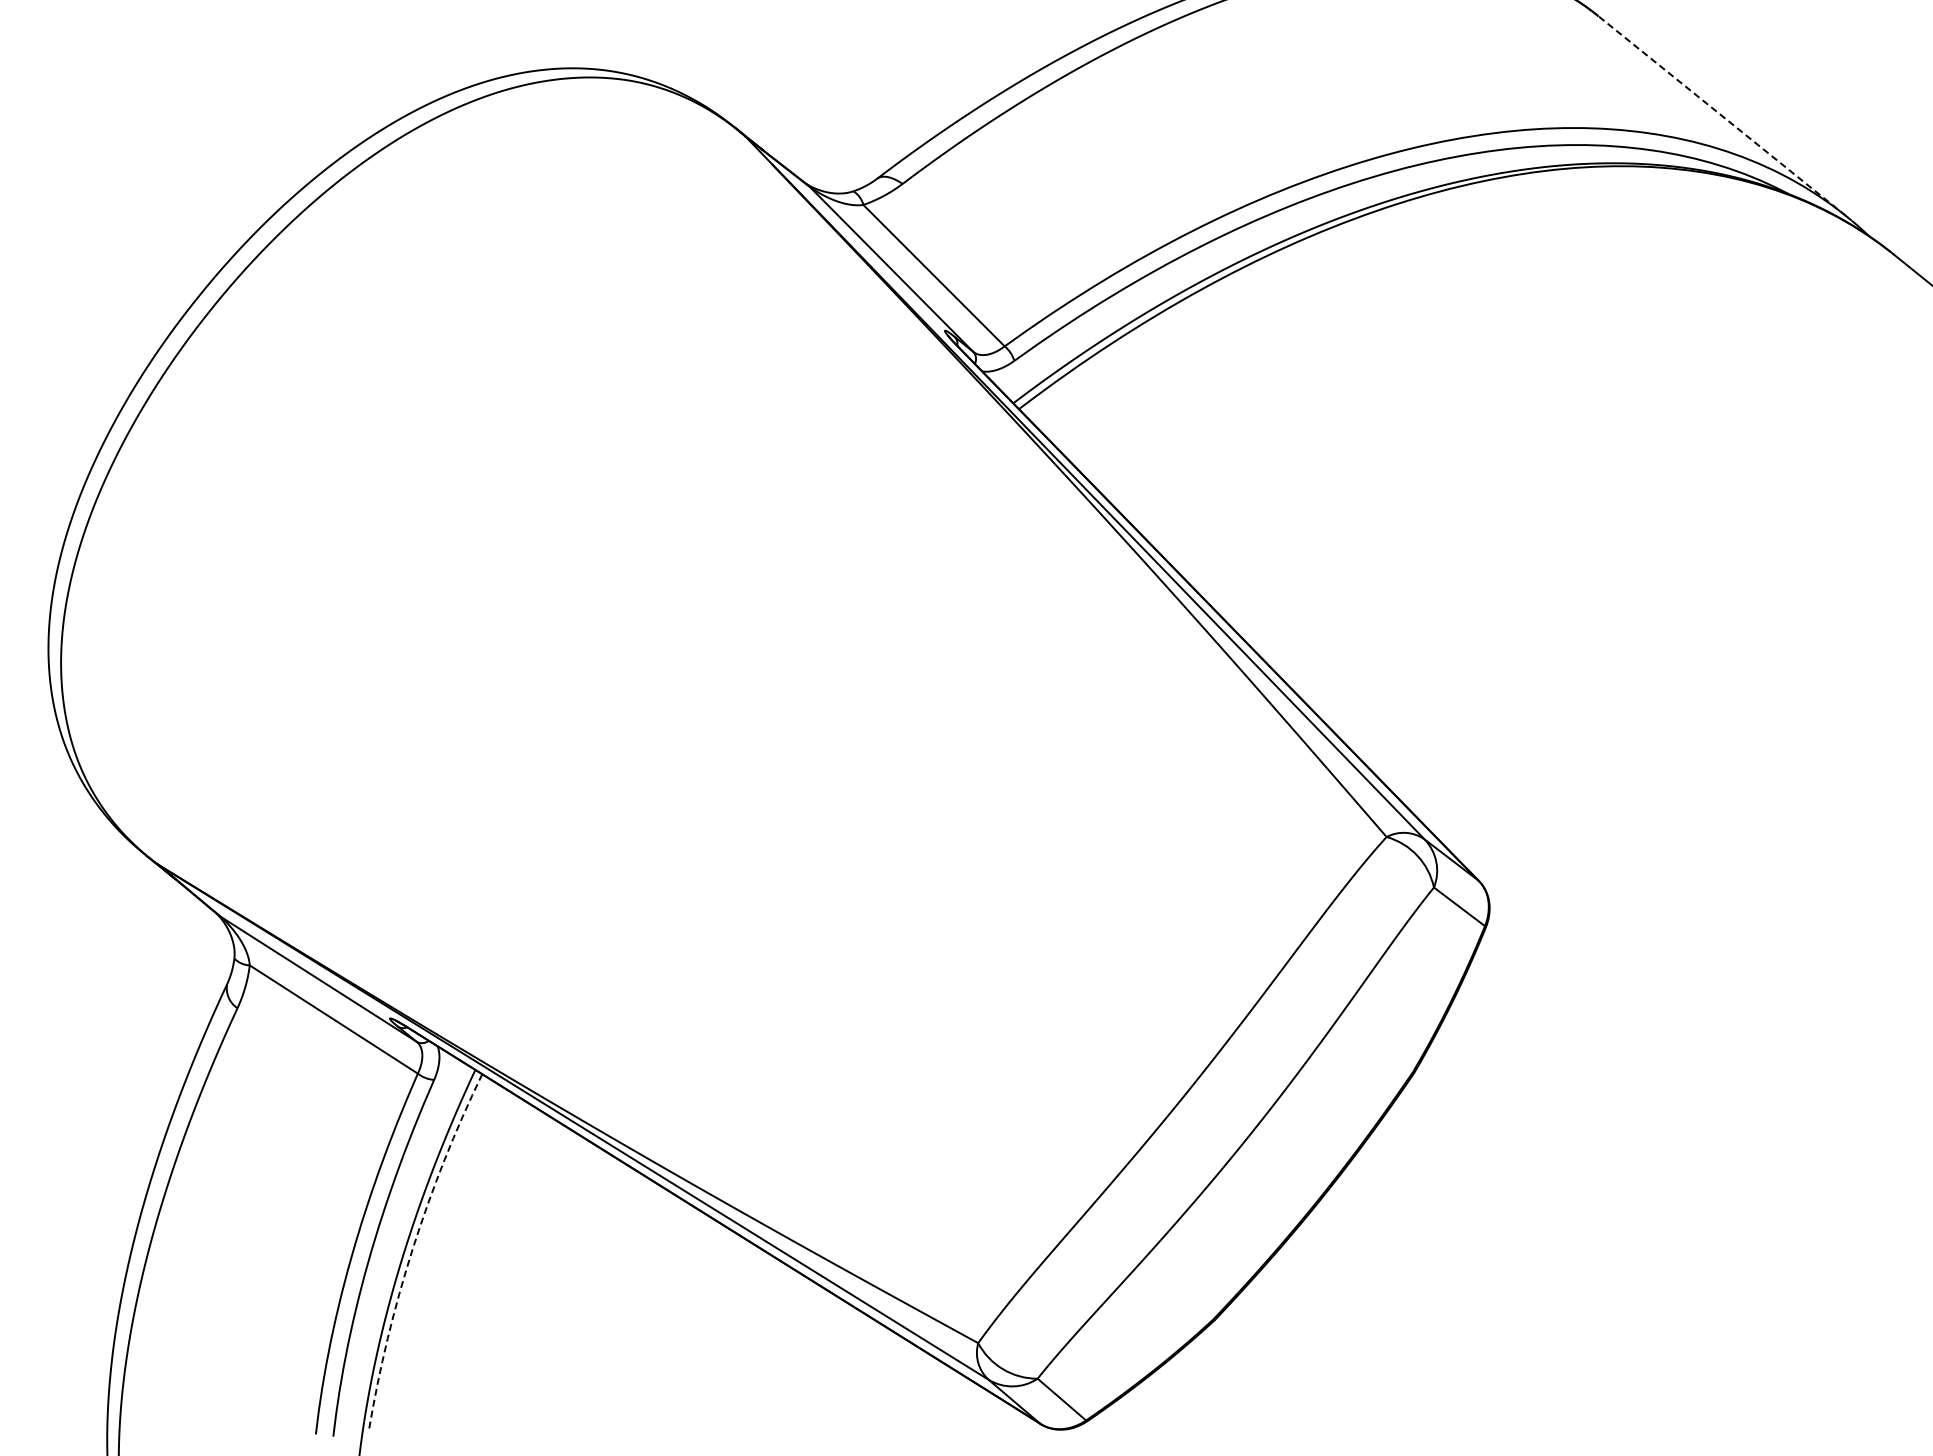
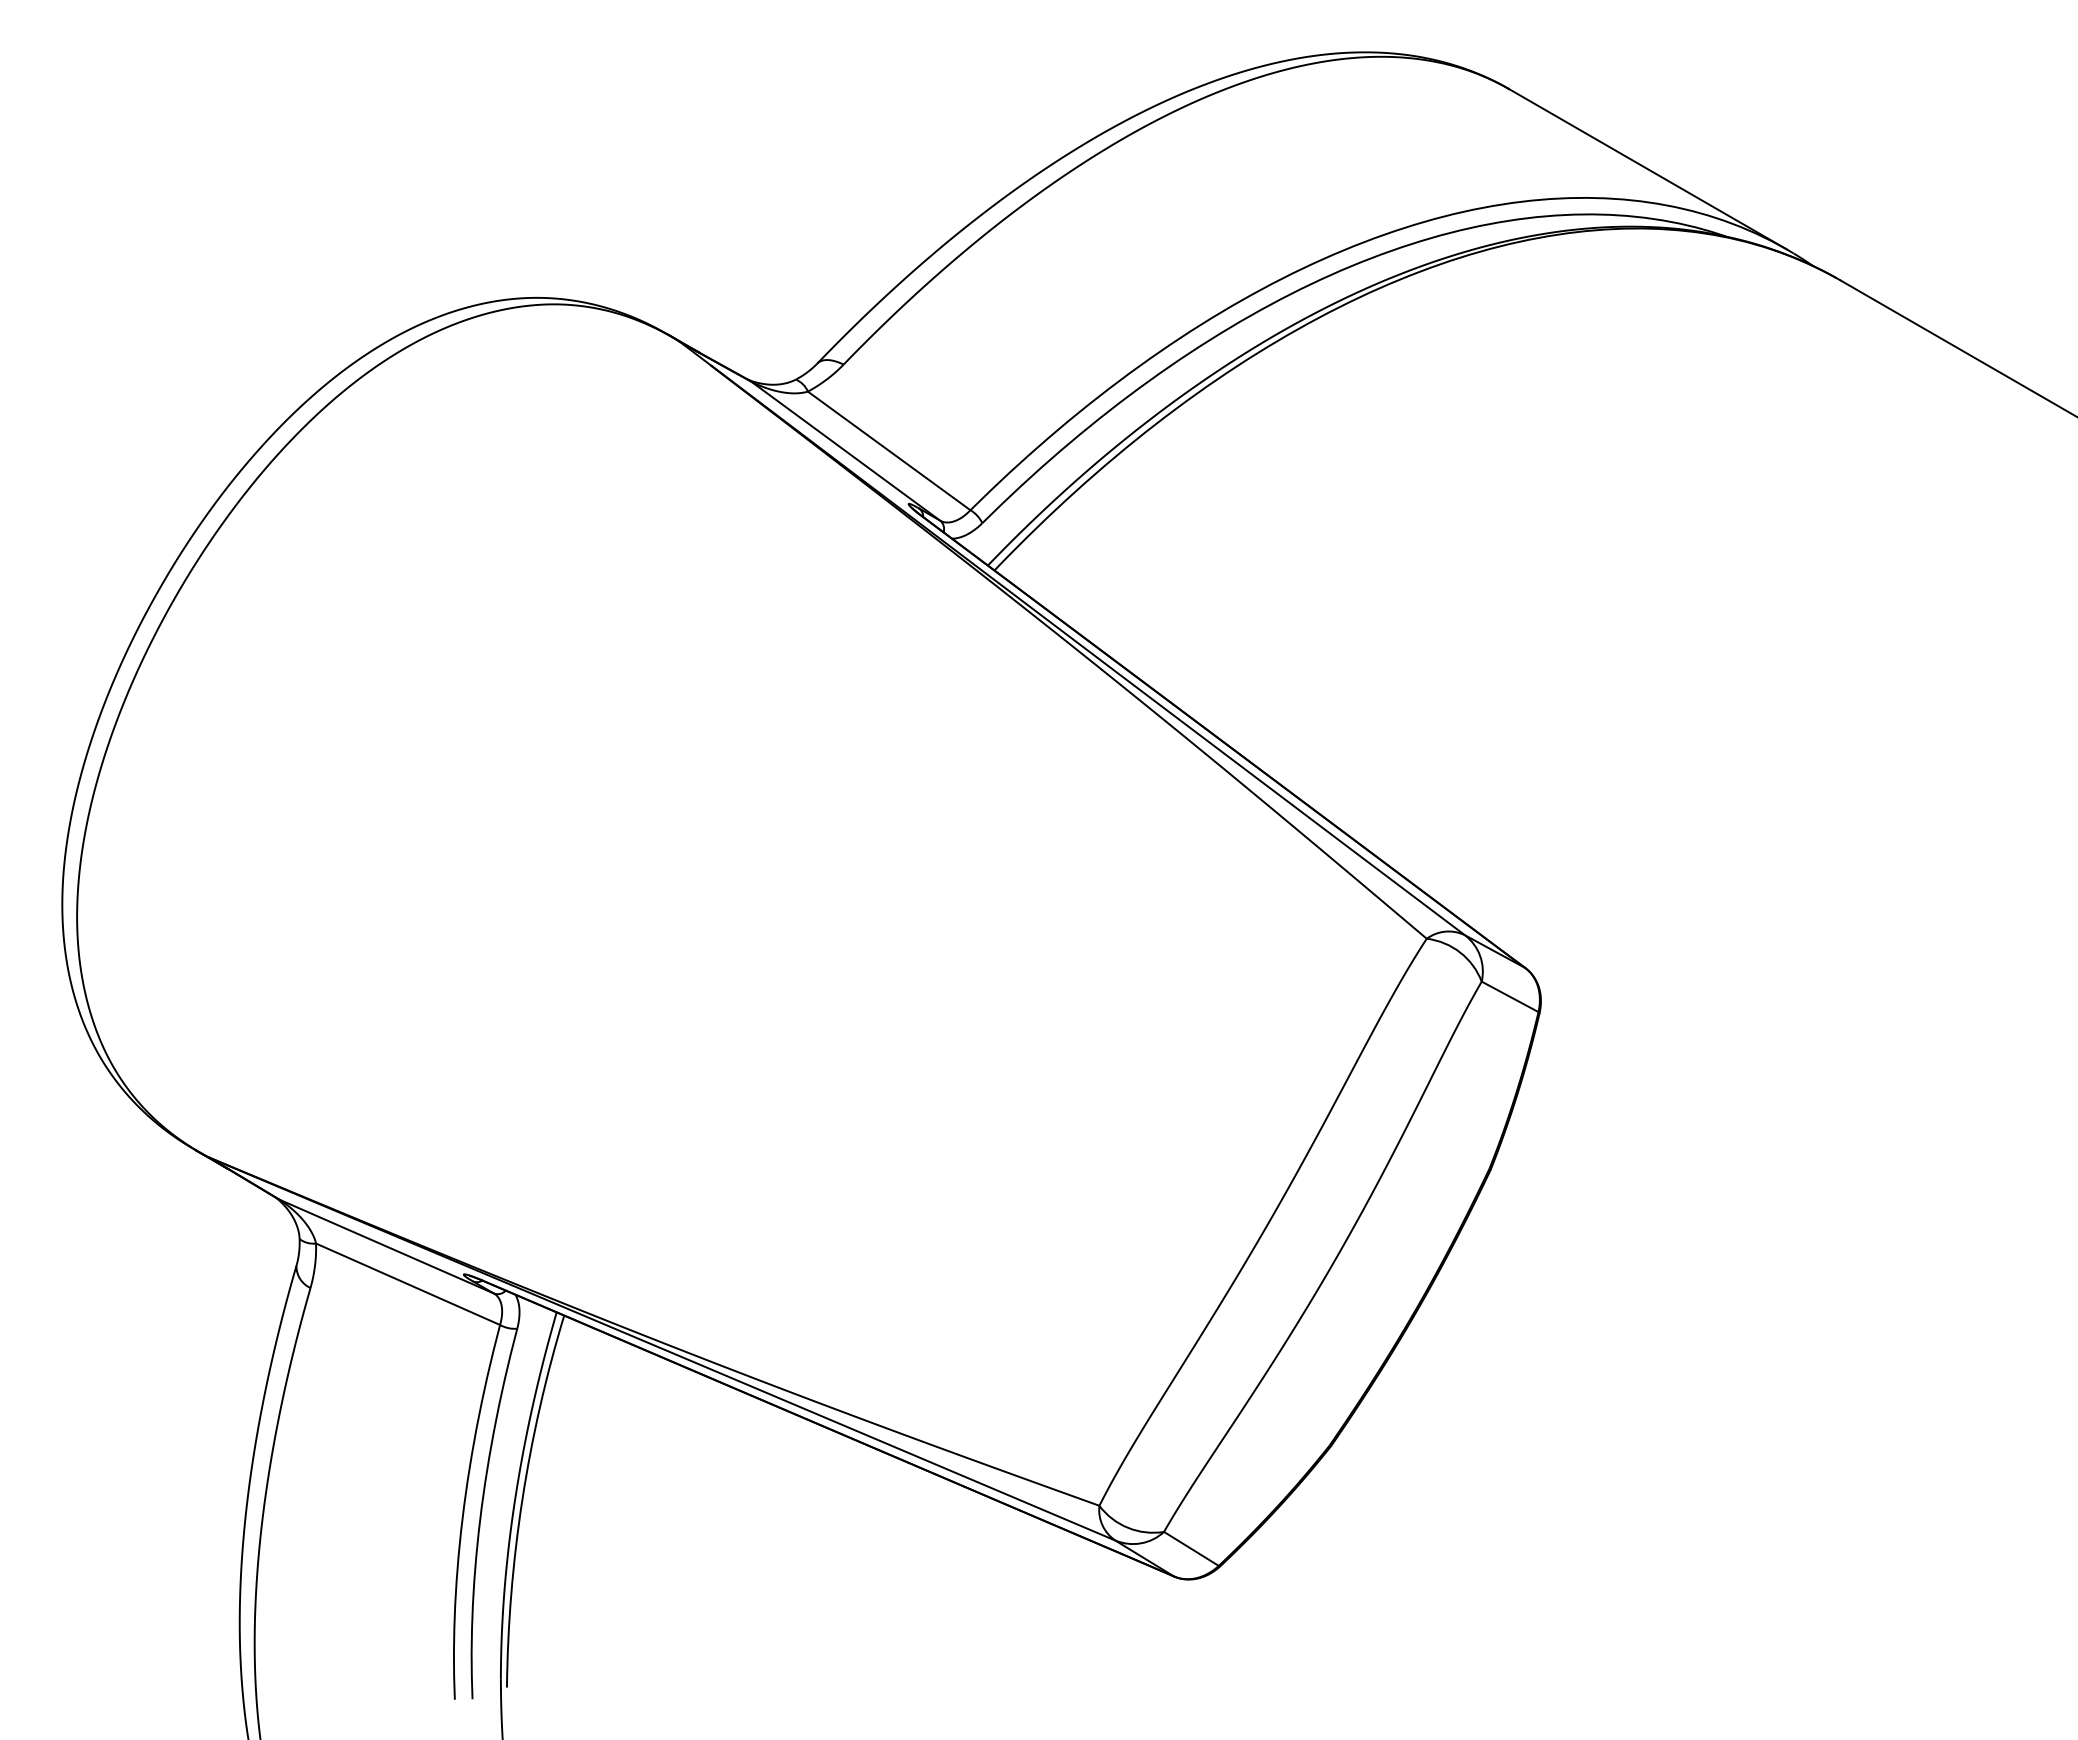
line: (1722, 116) -> (1648, 169), dashed -> solid
arc: (413, 1248) -> (522, 1499), dashed -> solid

